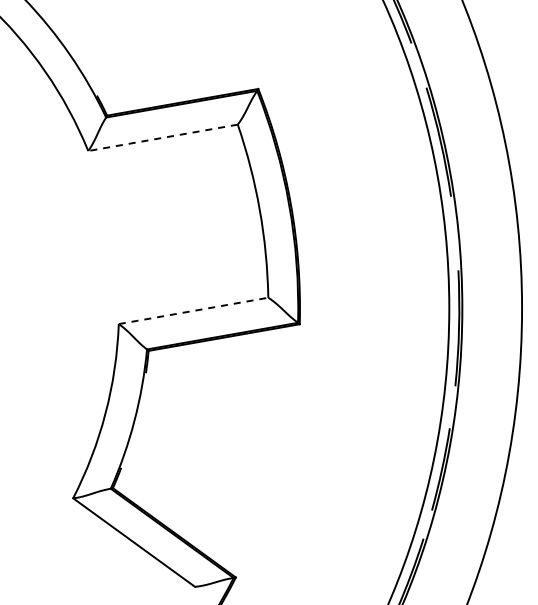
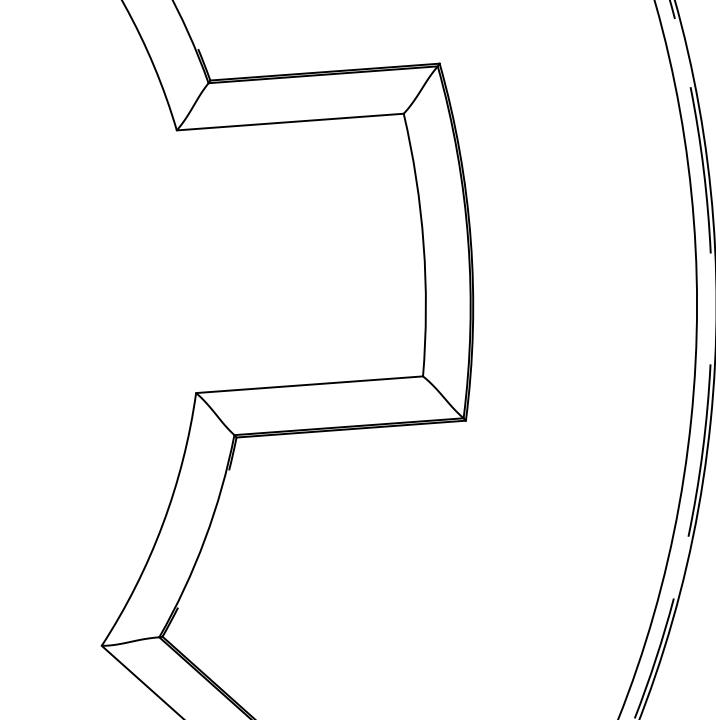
line: (163, 137) -> (291, 121), dashed -> solid
line: (193, 310) -> (309, 384), dashed -> solid

